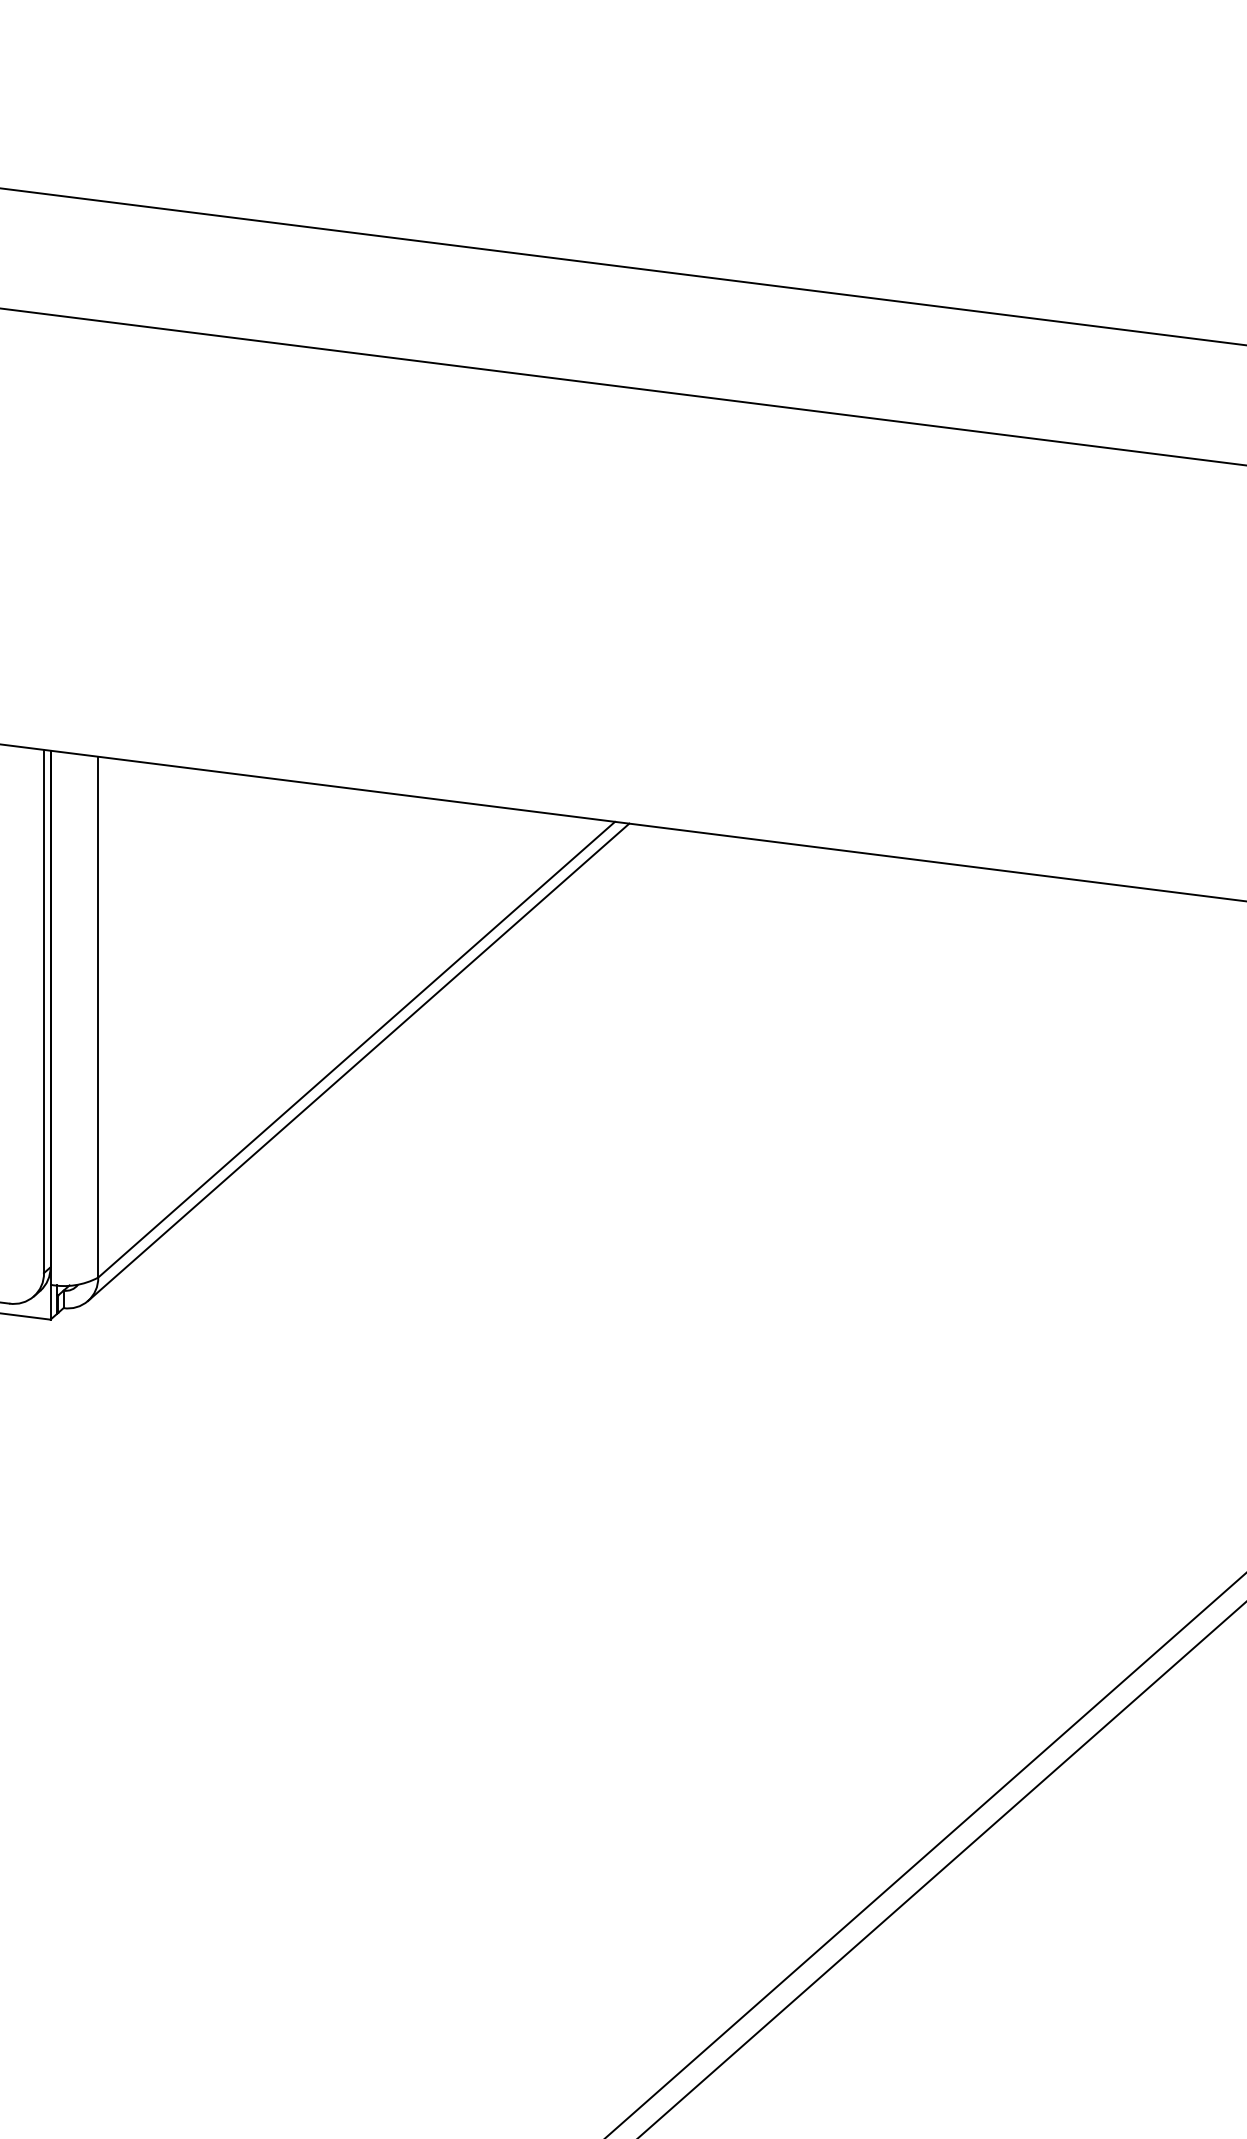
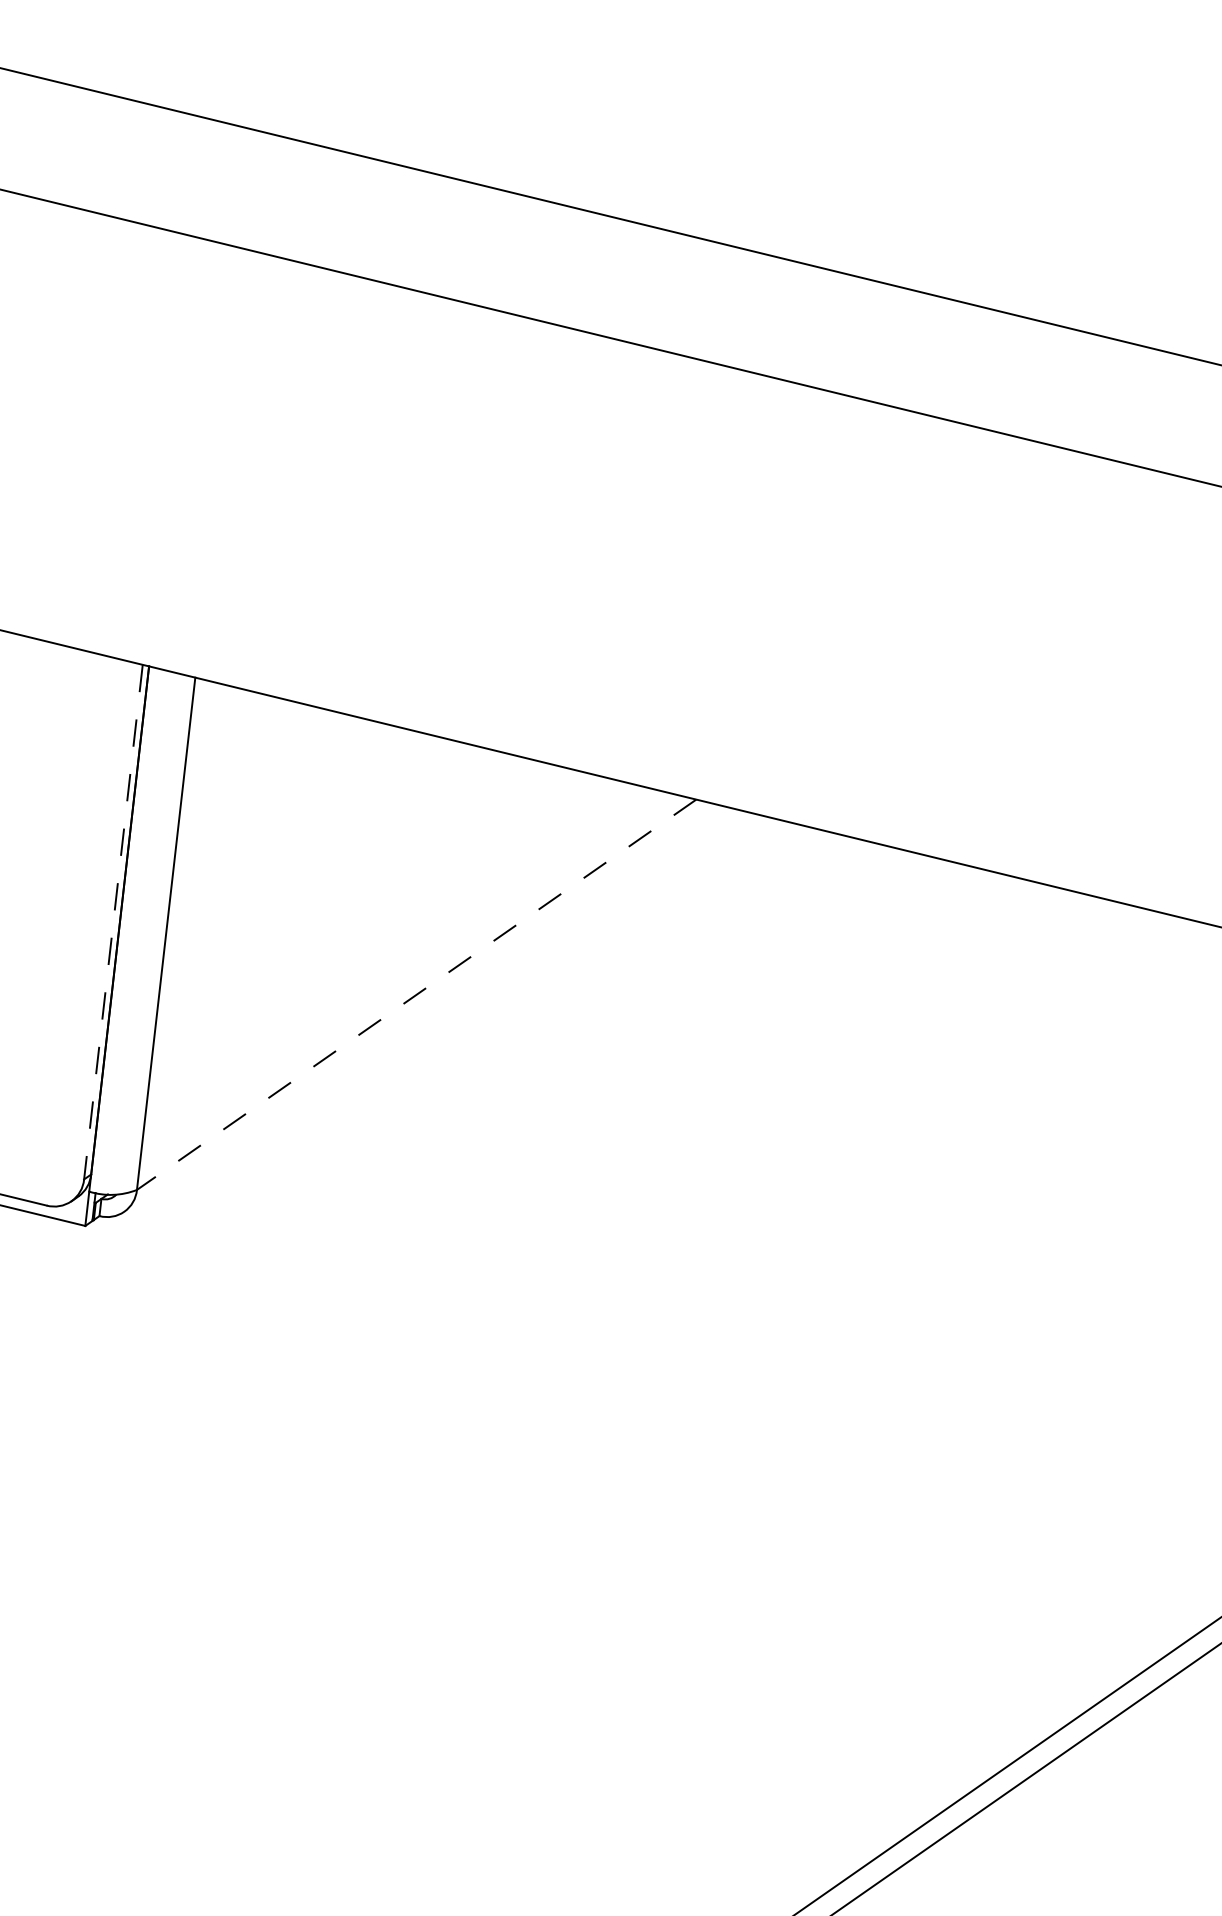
line: (44, 1011) -> (113, 922), solid -> dashed
line: (356, 1049) -> (416, 994), solid -> dashed
line: (358, 1062) -> (417, 1007), removed

